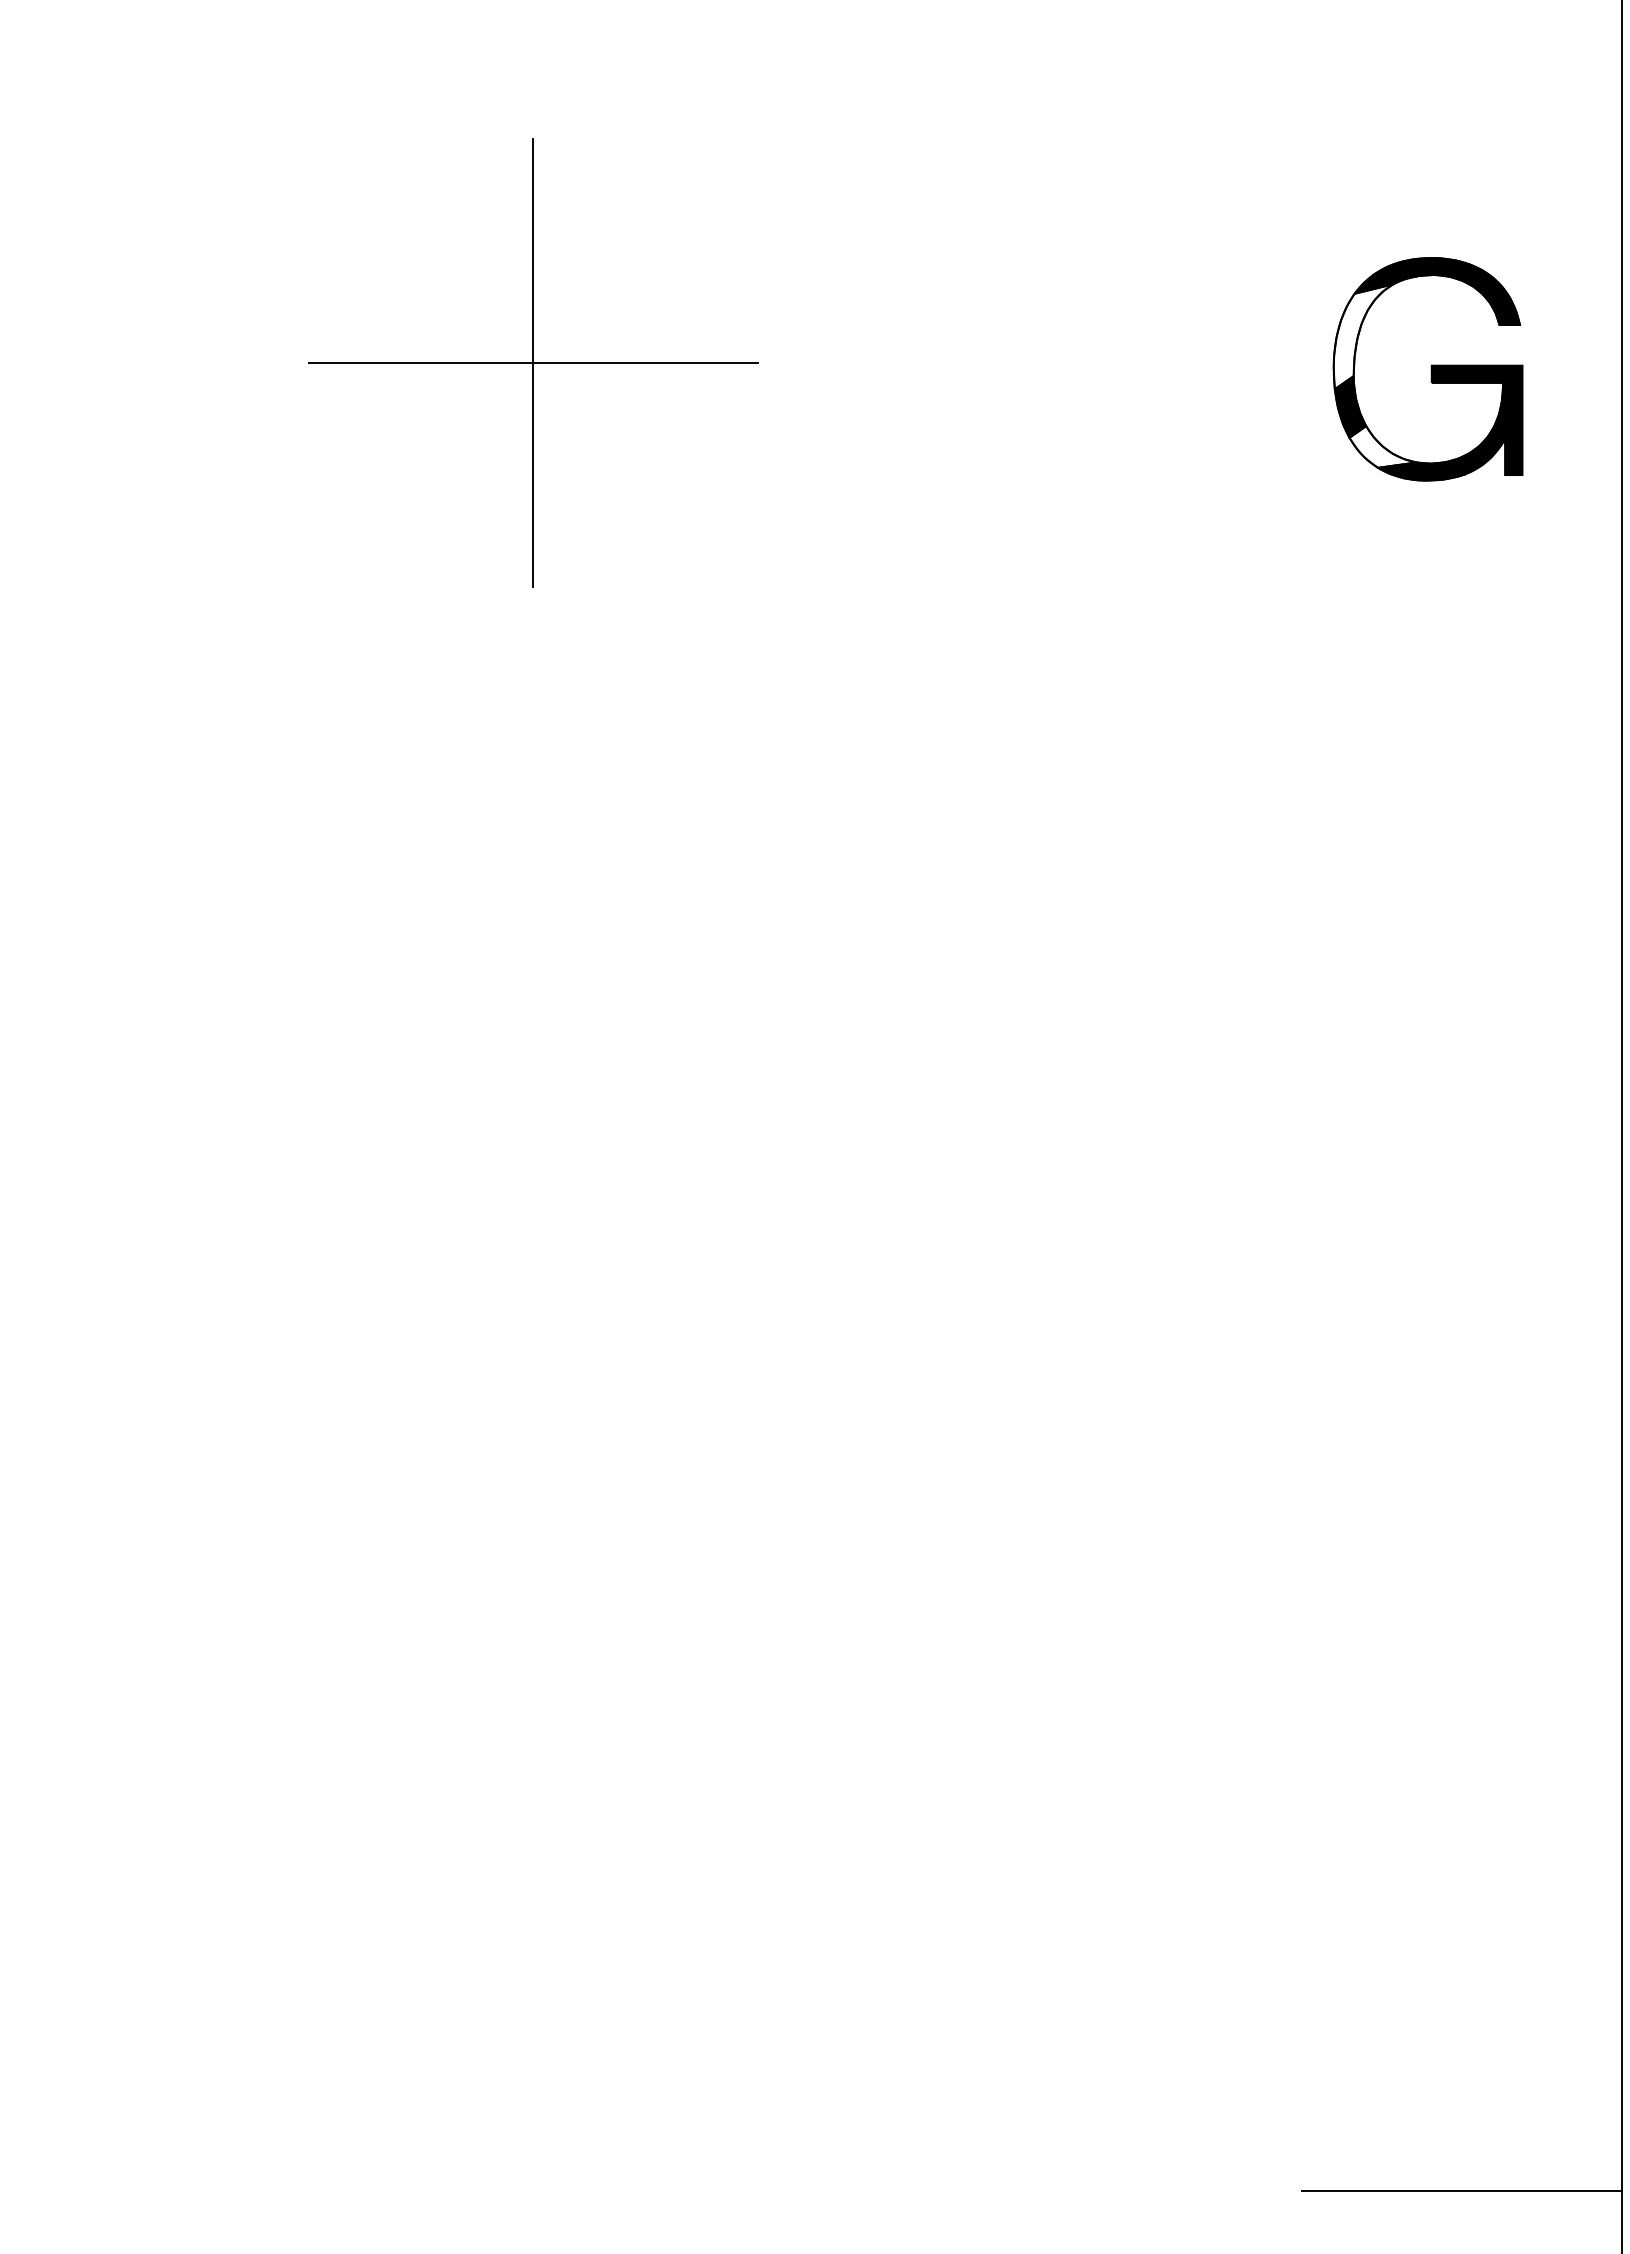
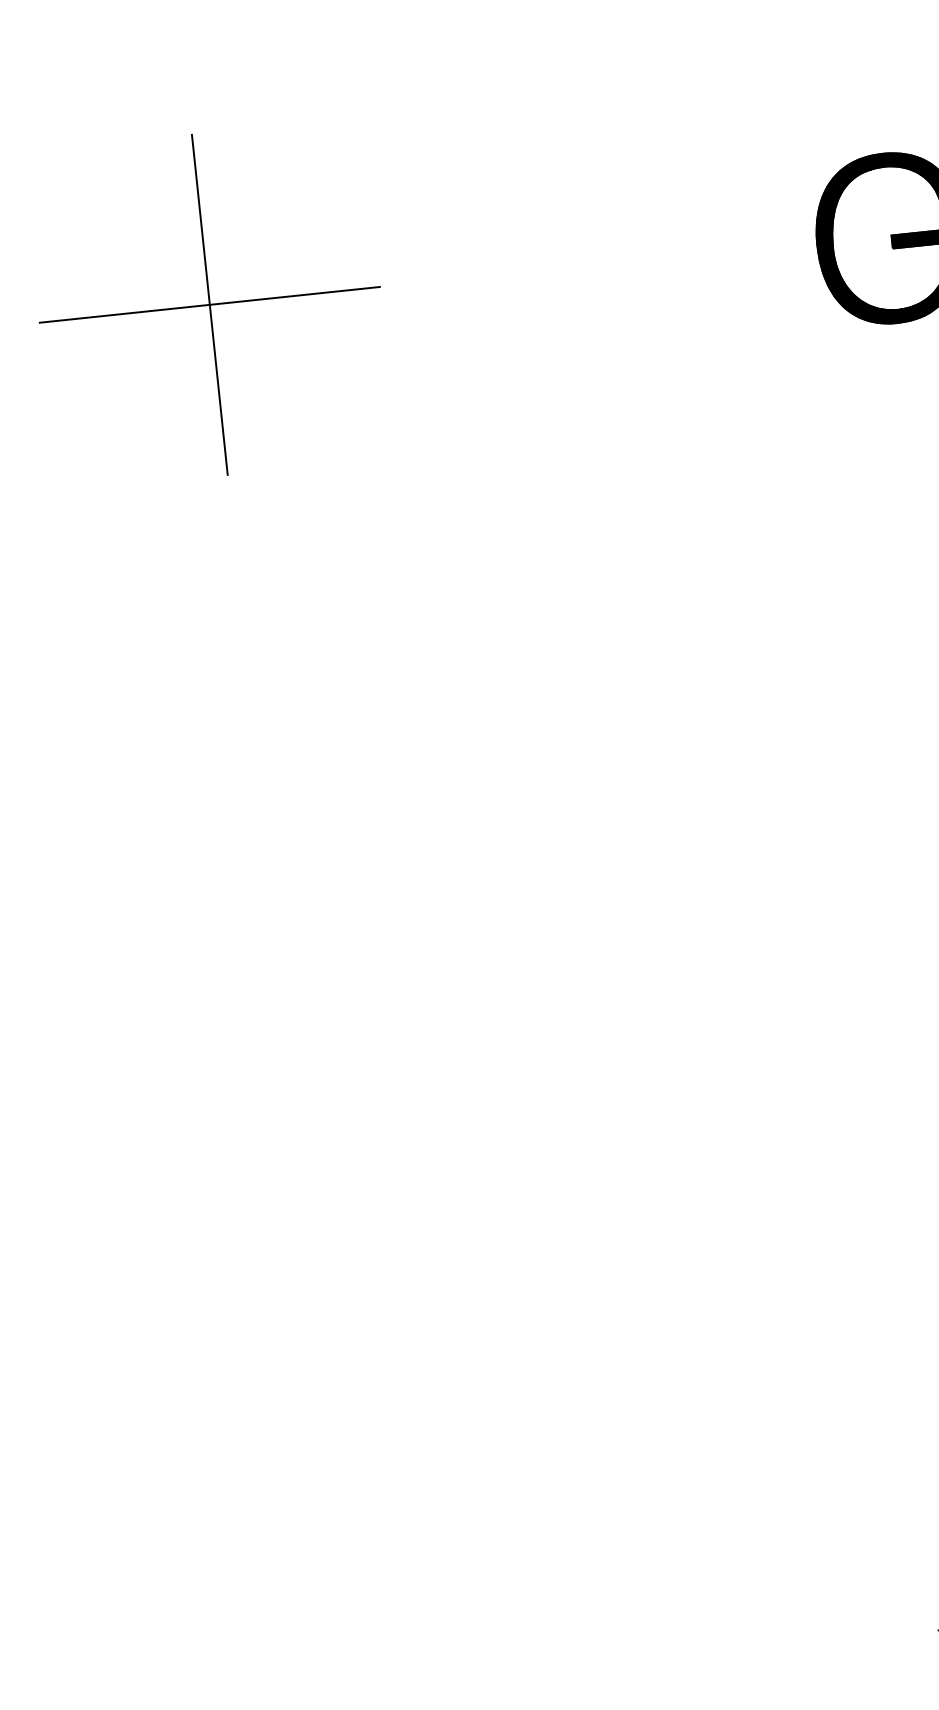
fill: (1363, 336) -> (837, 218), added
fill: (1382, 446) -> (860, 300), added

